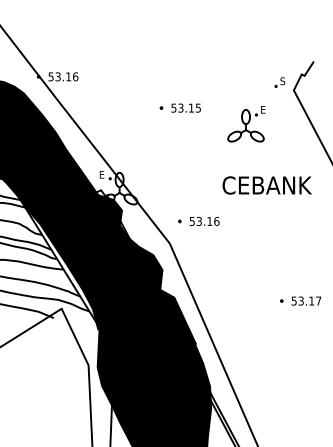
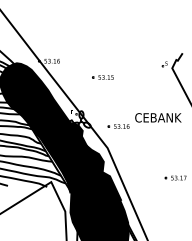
part: (179, 108) -> (102, 77), moved
part: (246, 123) -> (147, 85), removed
part: (198, 221) -> (118, 126), moved

